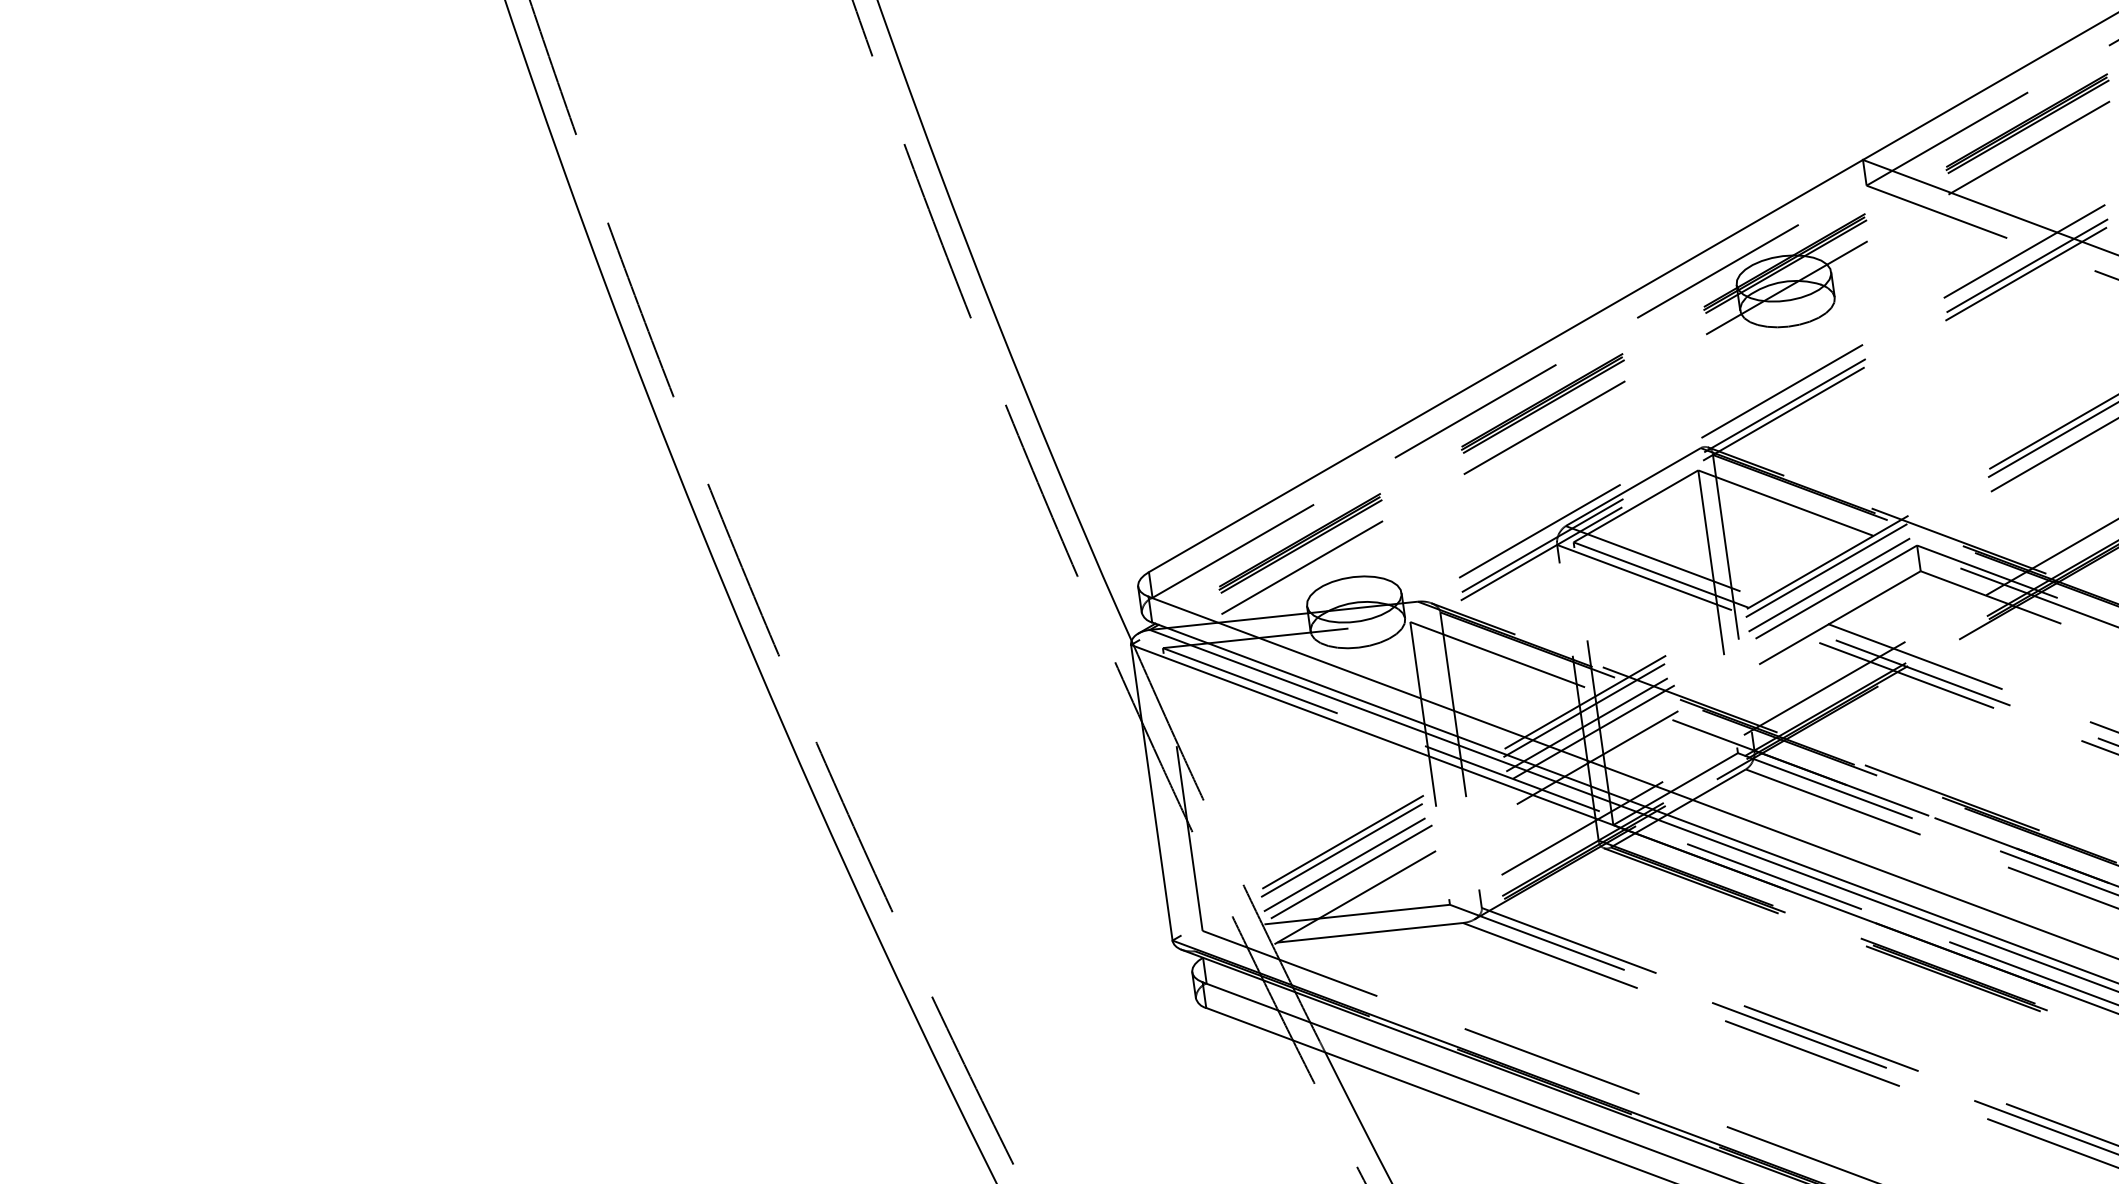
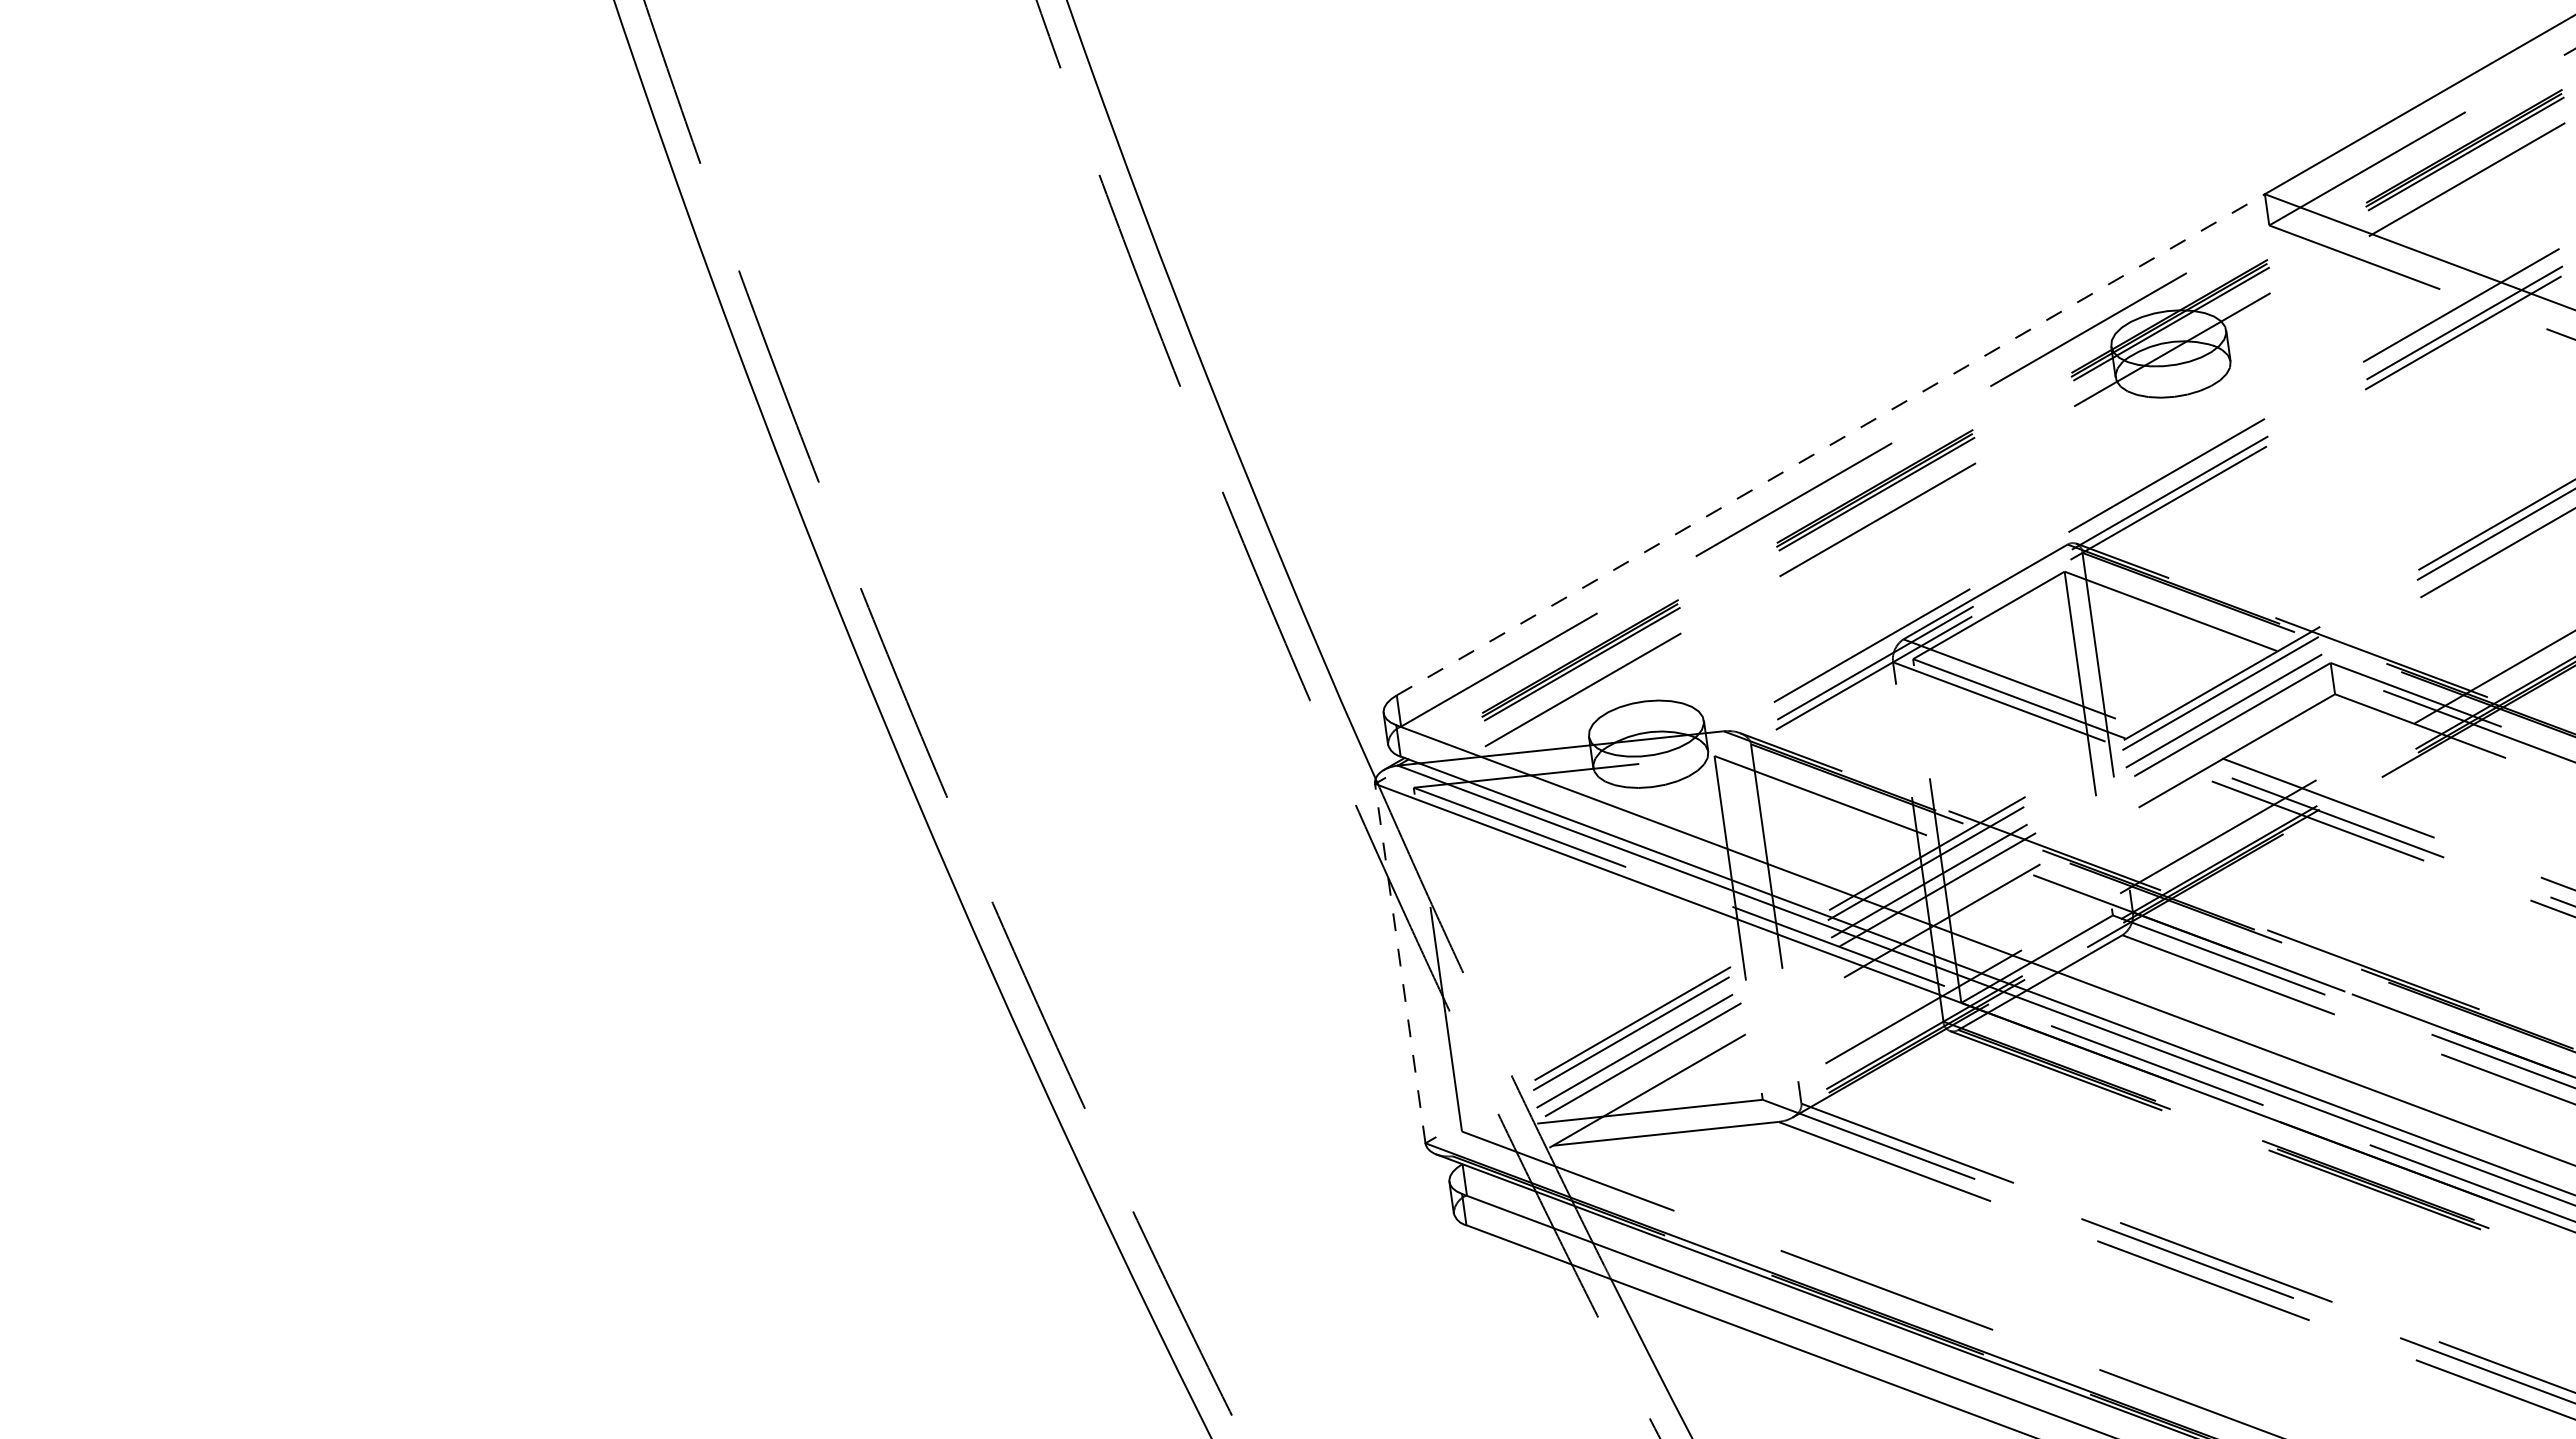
line: (1506, 365) -> (1831, 444), solid -> dashed
line: (1152, 792) -> (1400, 963), solid -> dashed

